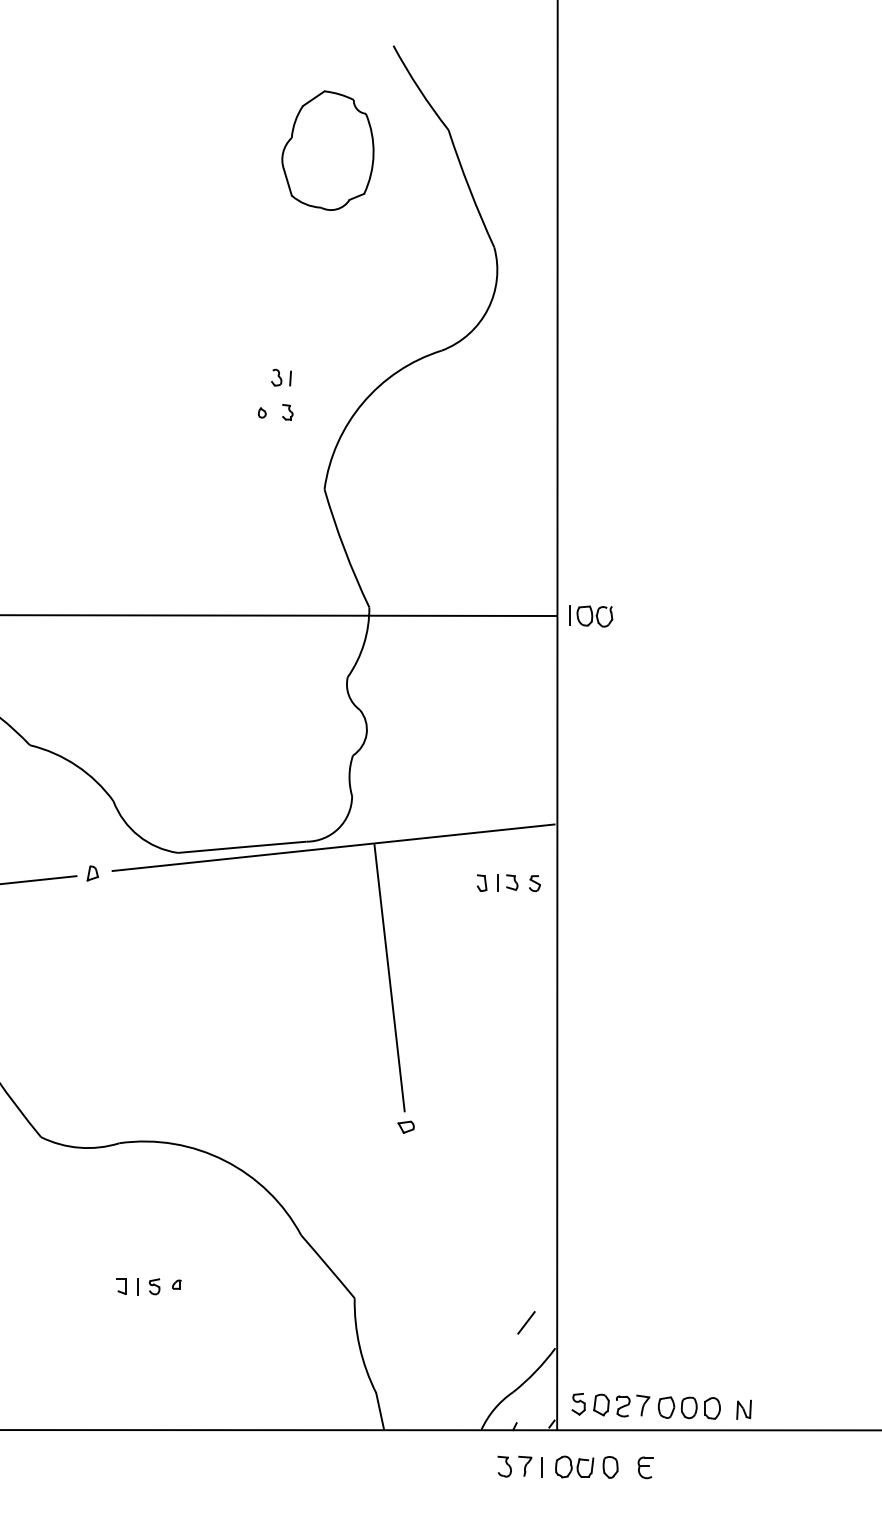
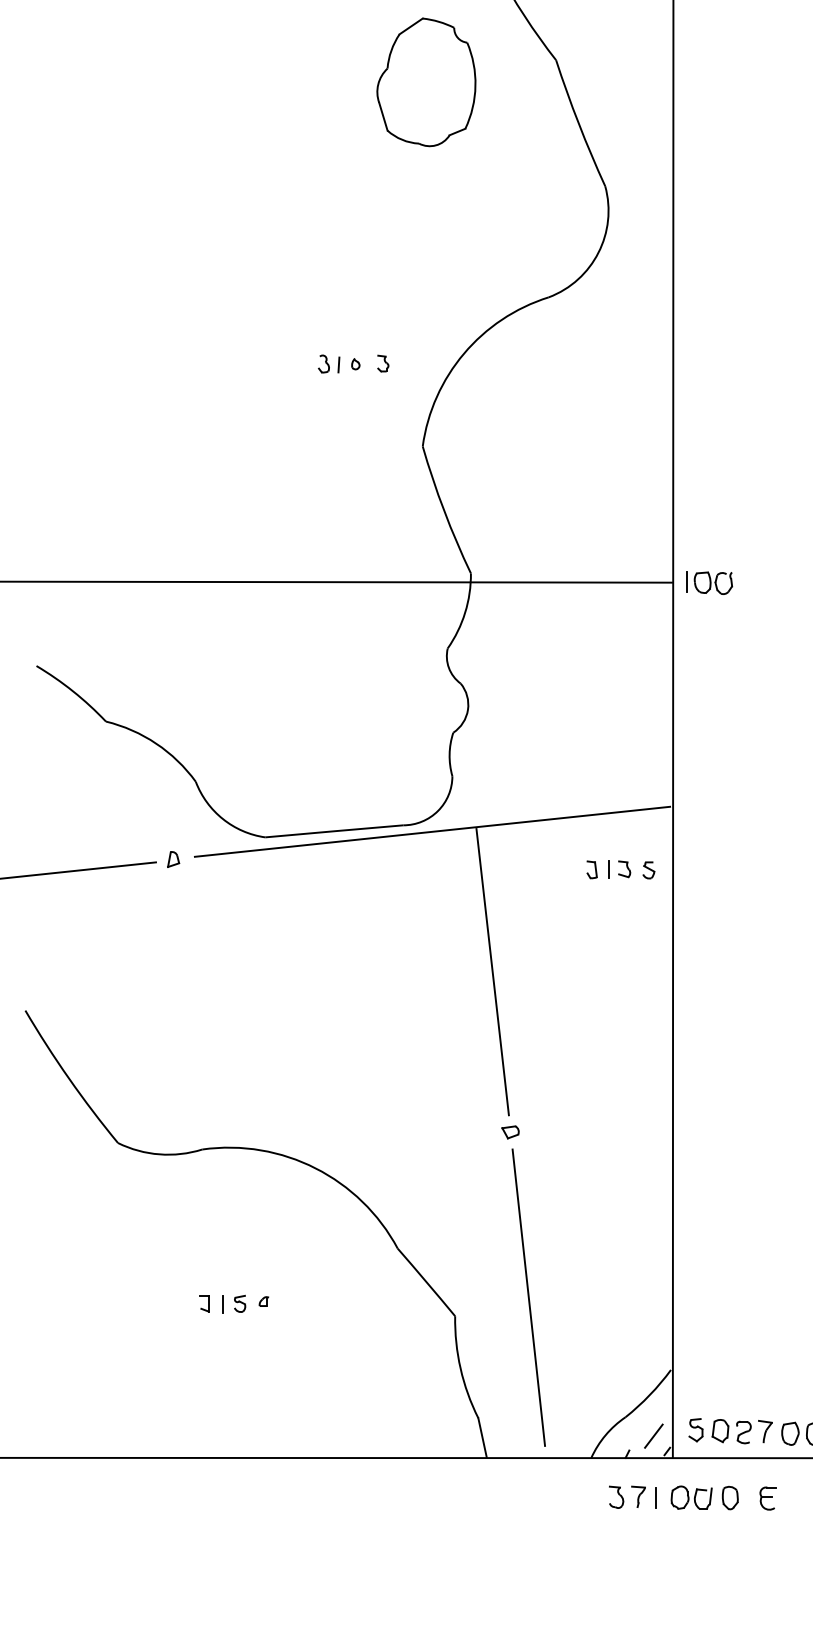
part: (281, 377) -> (329, 363), moved
line: (423, 1280) -> (529, 1297), added
line: (526, 1322) -> (653, 1435), moved

